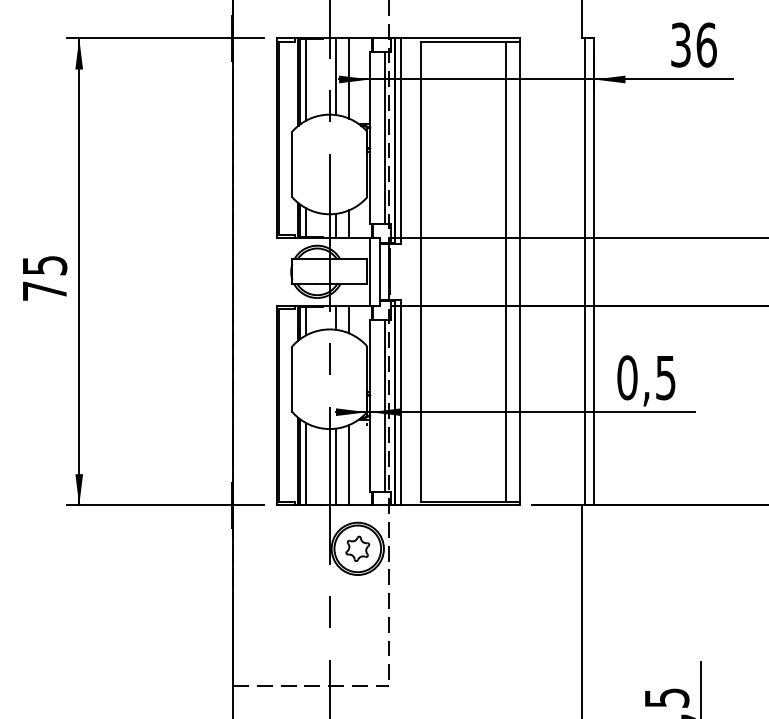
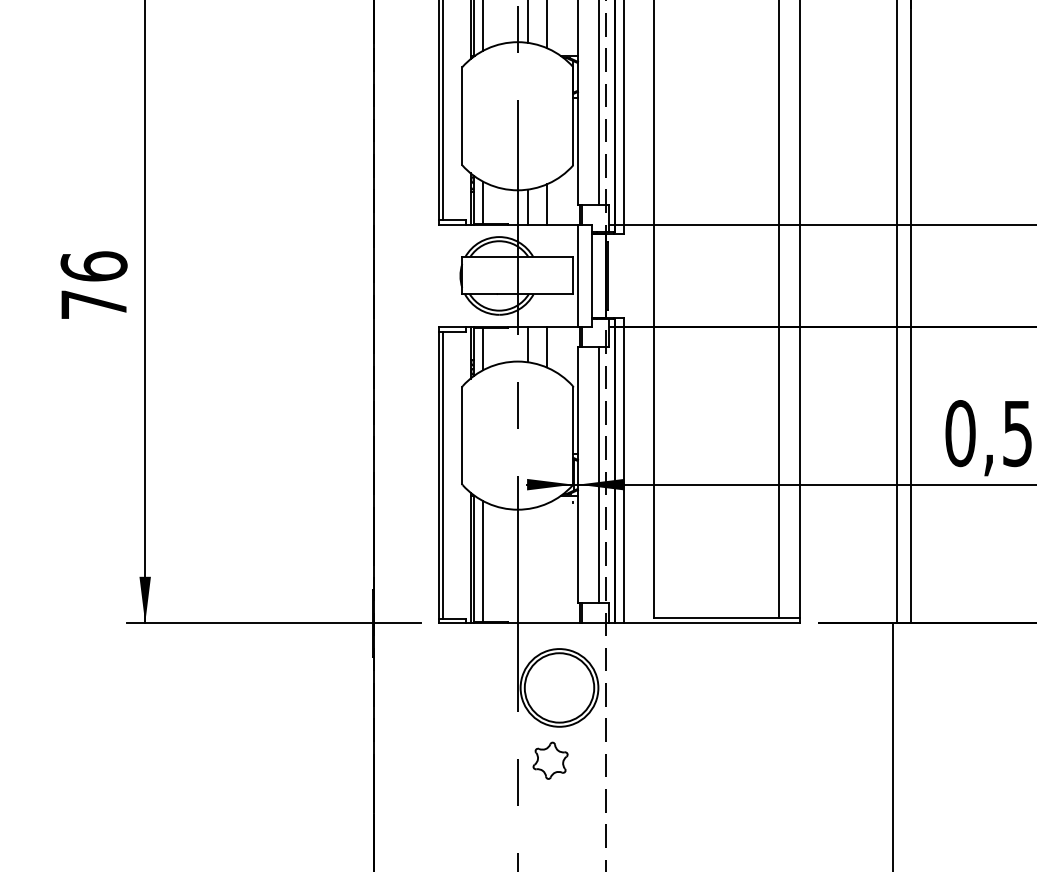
text: (44, 265) -> (93, 266), 75 -> 76
line: (349, 465) -> (547, 563), removed
line: (336, 466) -> (527, 565), removed
part: (357, 548) -> (550, 760), moved

